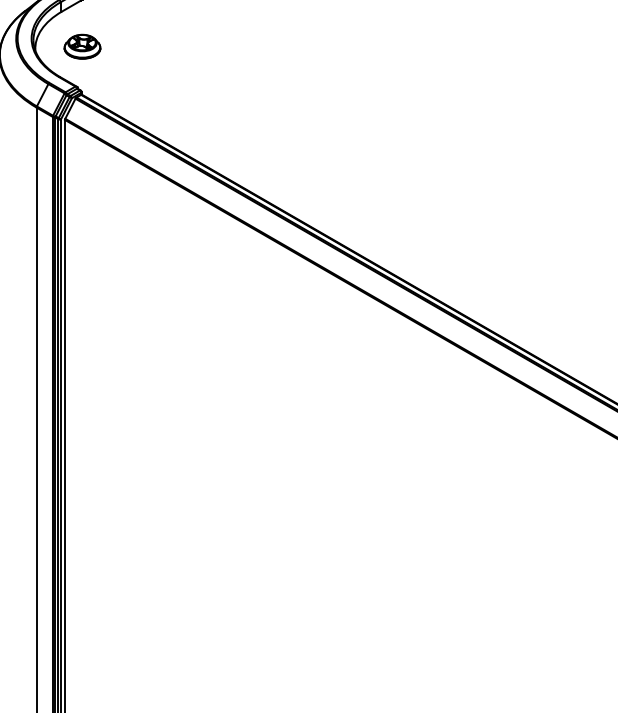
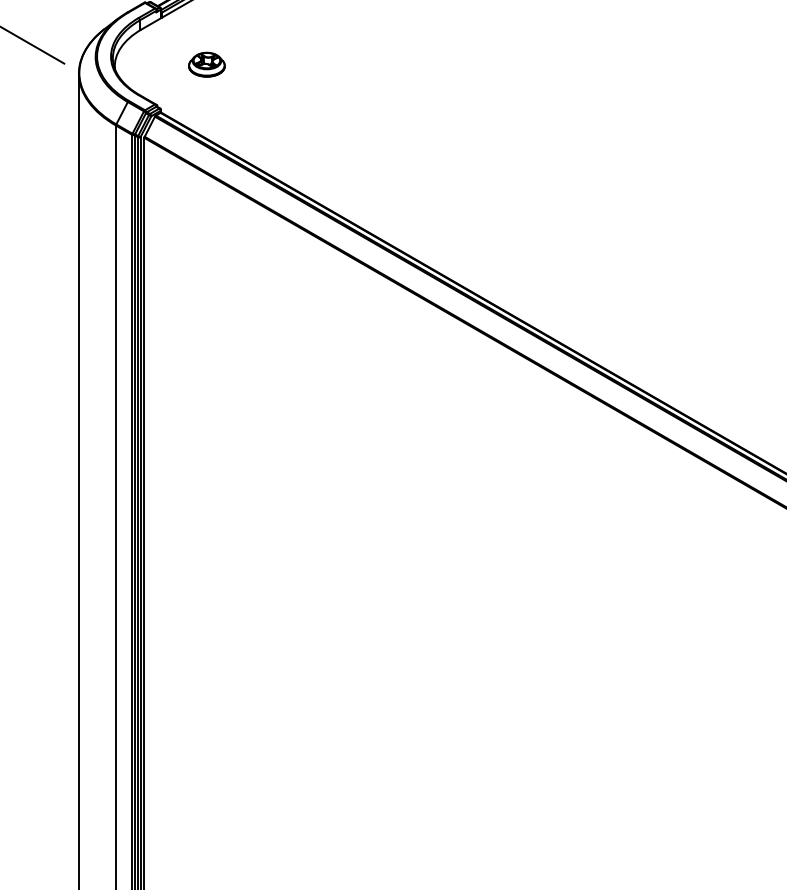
part: (82, 46) -> (206, 64), moved

